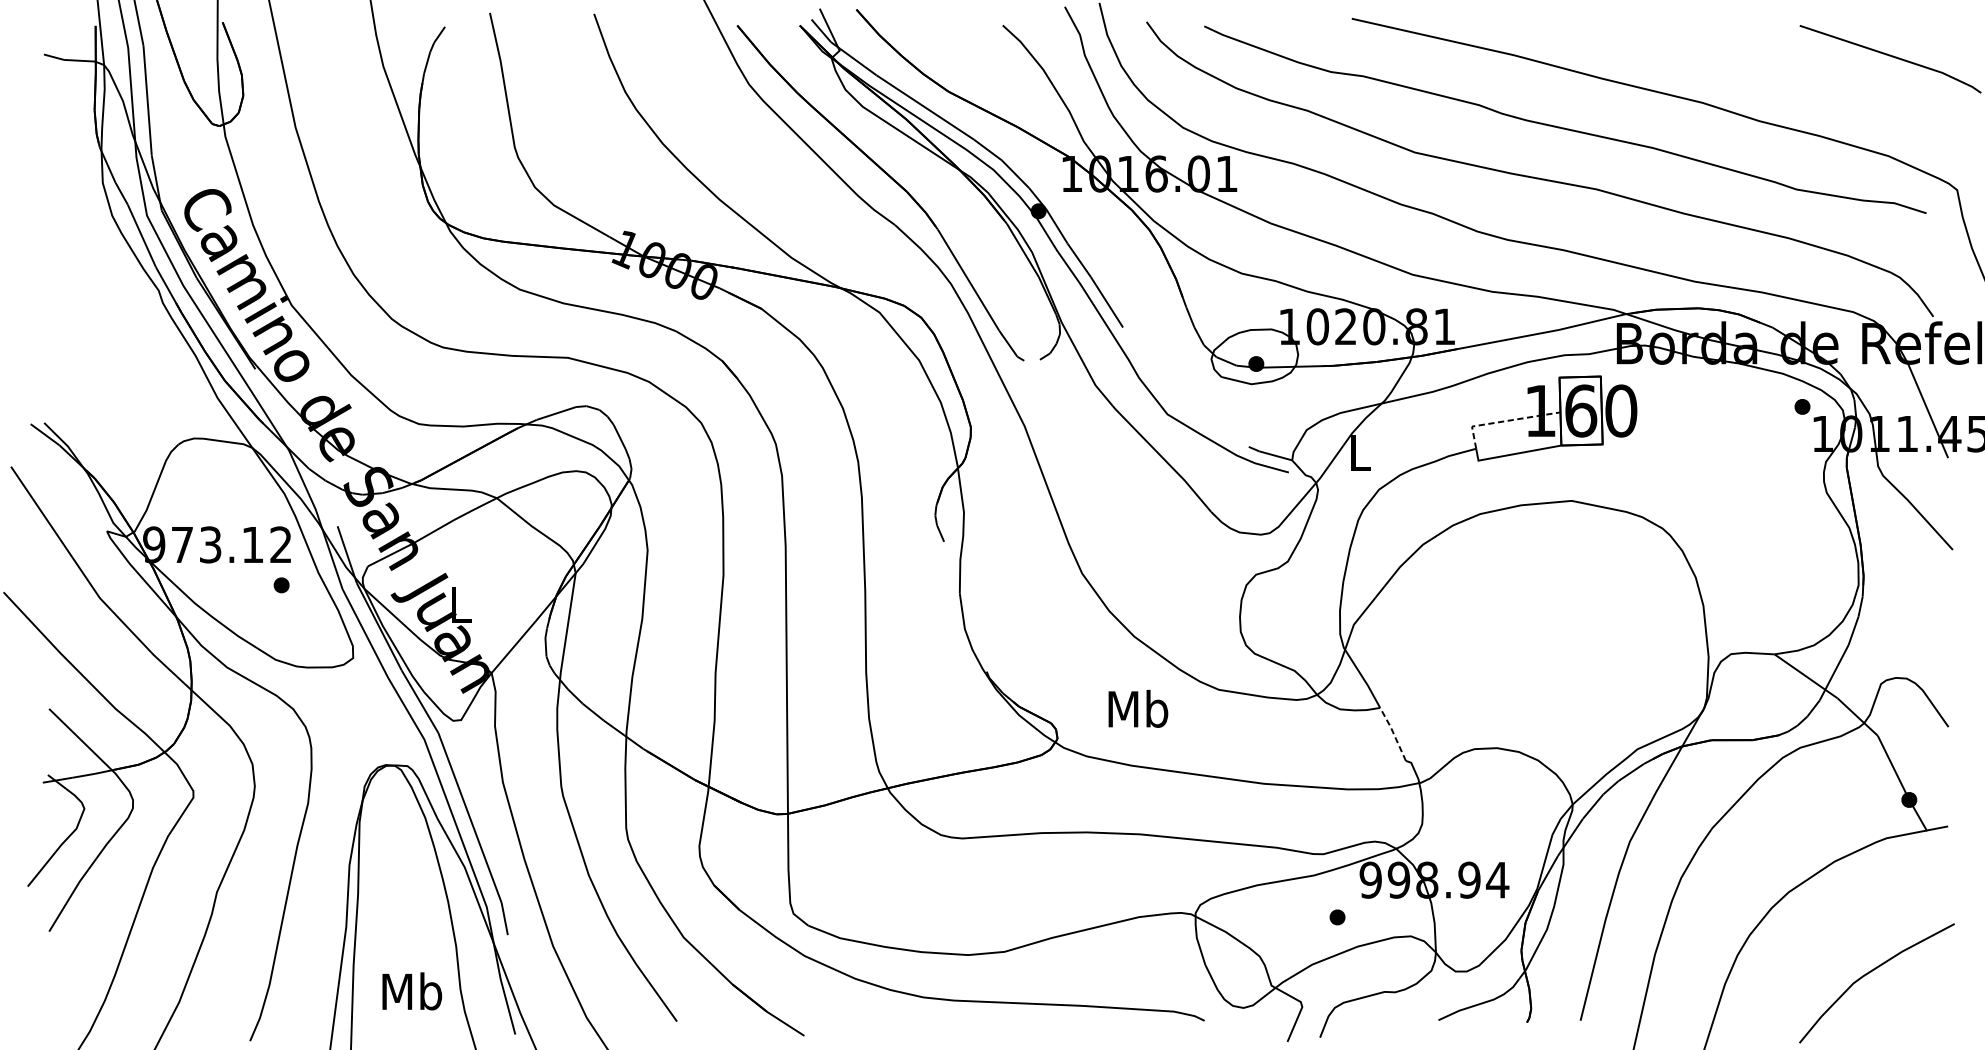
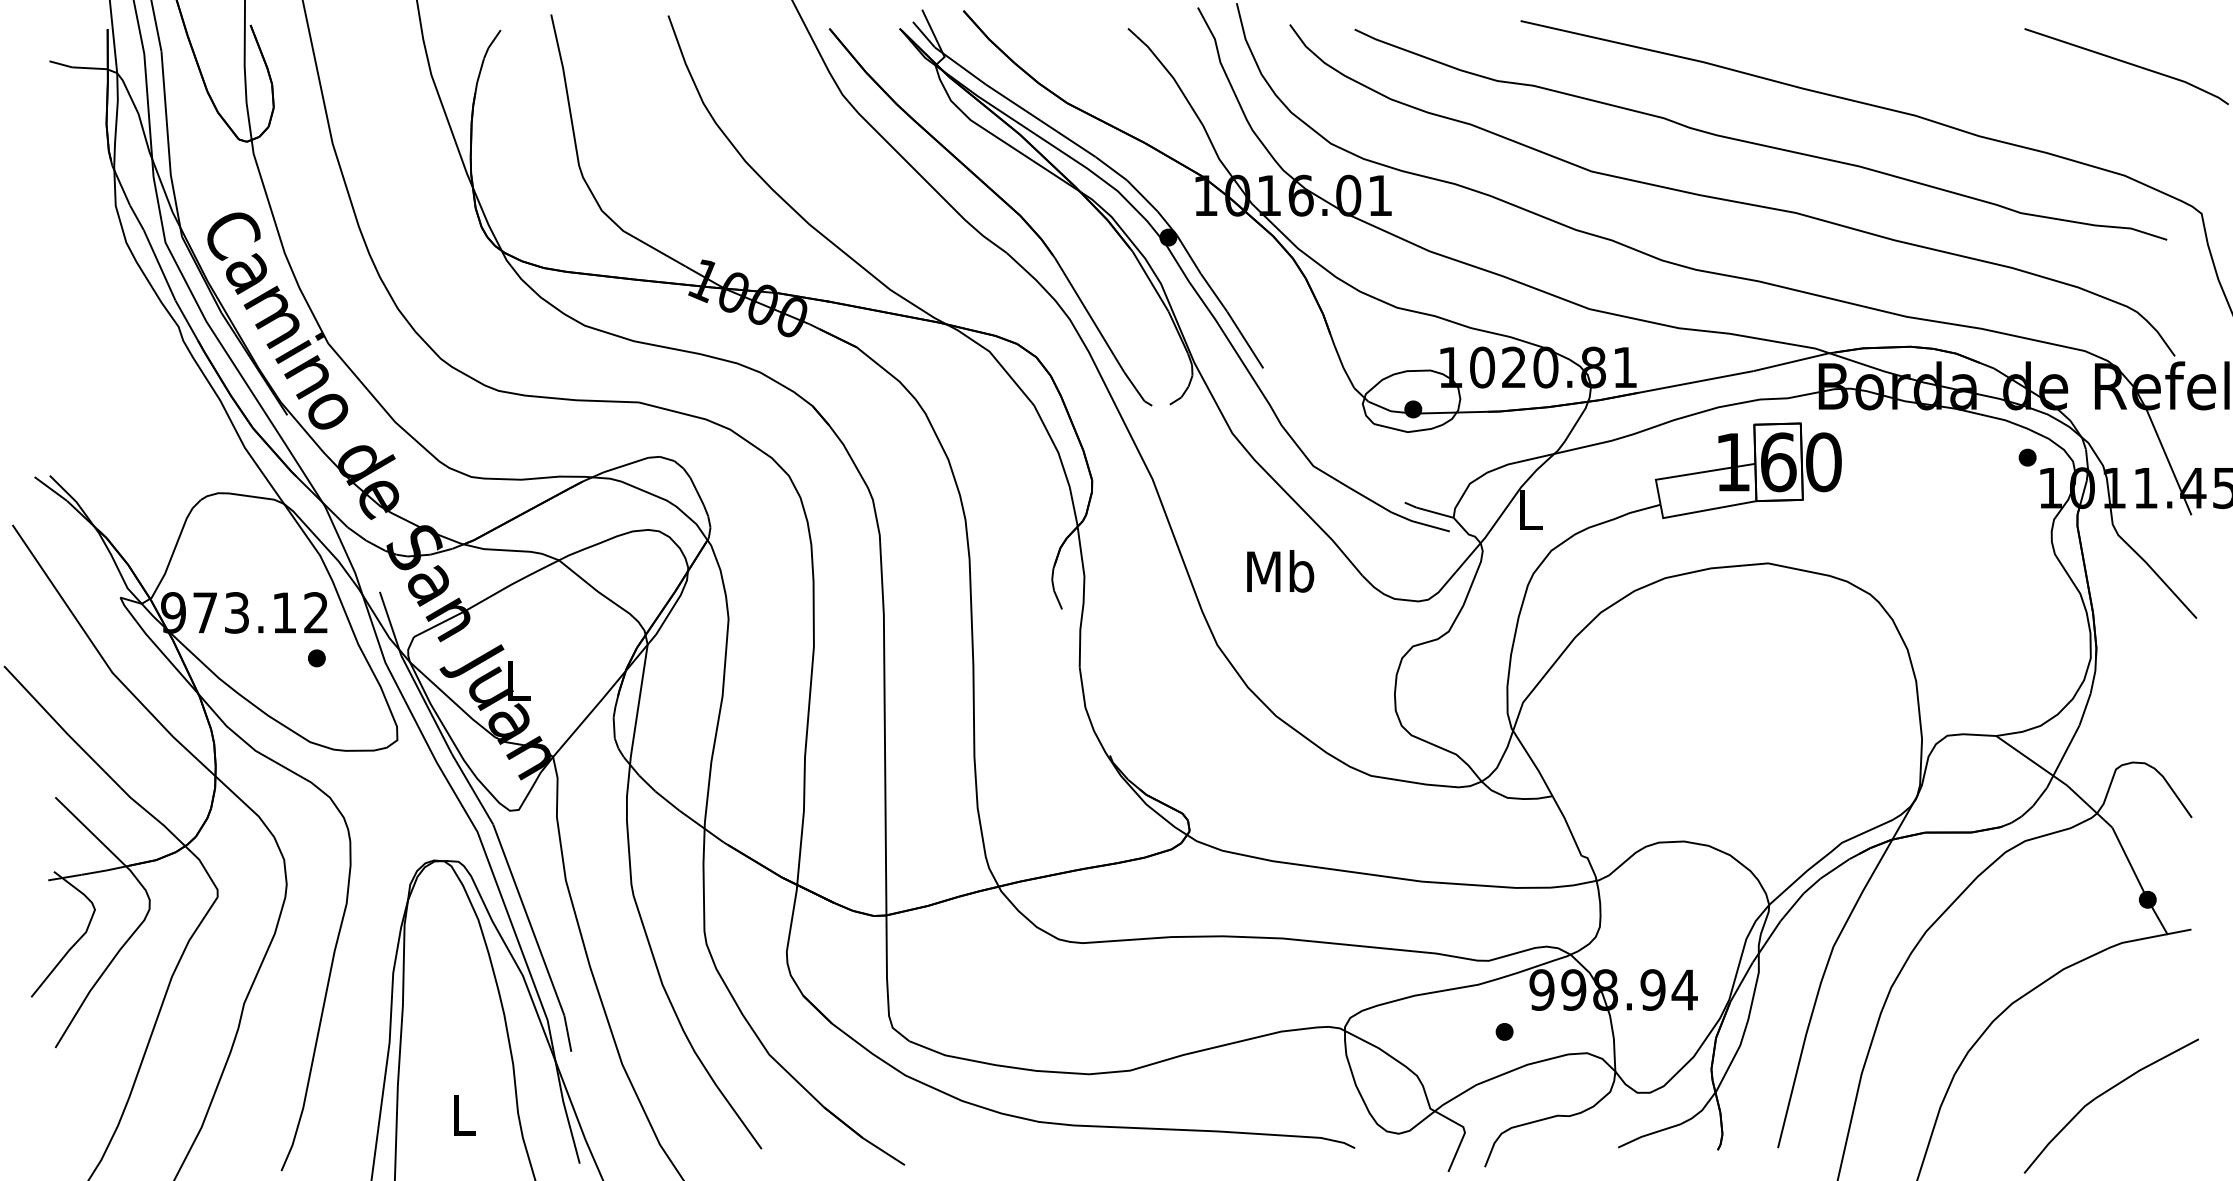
line: (1504, 420) -> (1692, 473), dashed -> solid
text: (1138, 709) -> (1280, 571), moved
line: (1393, 733) -> (1567, 825), dashed -> solid
text: (411, 990) -> (463, 1114), Mb -> L

